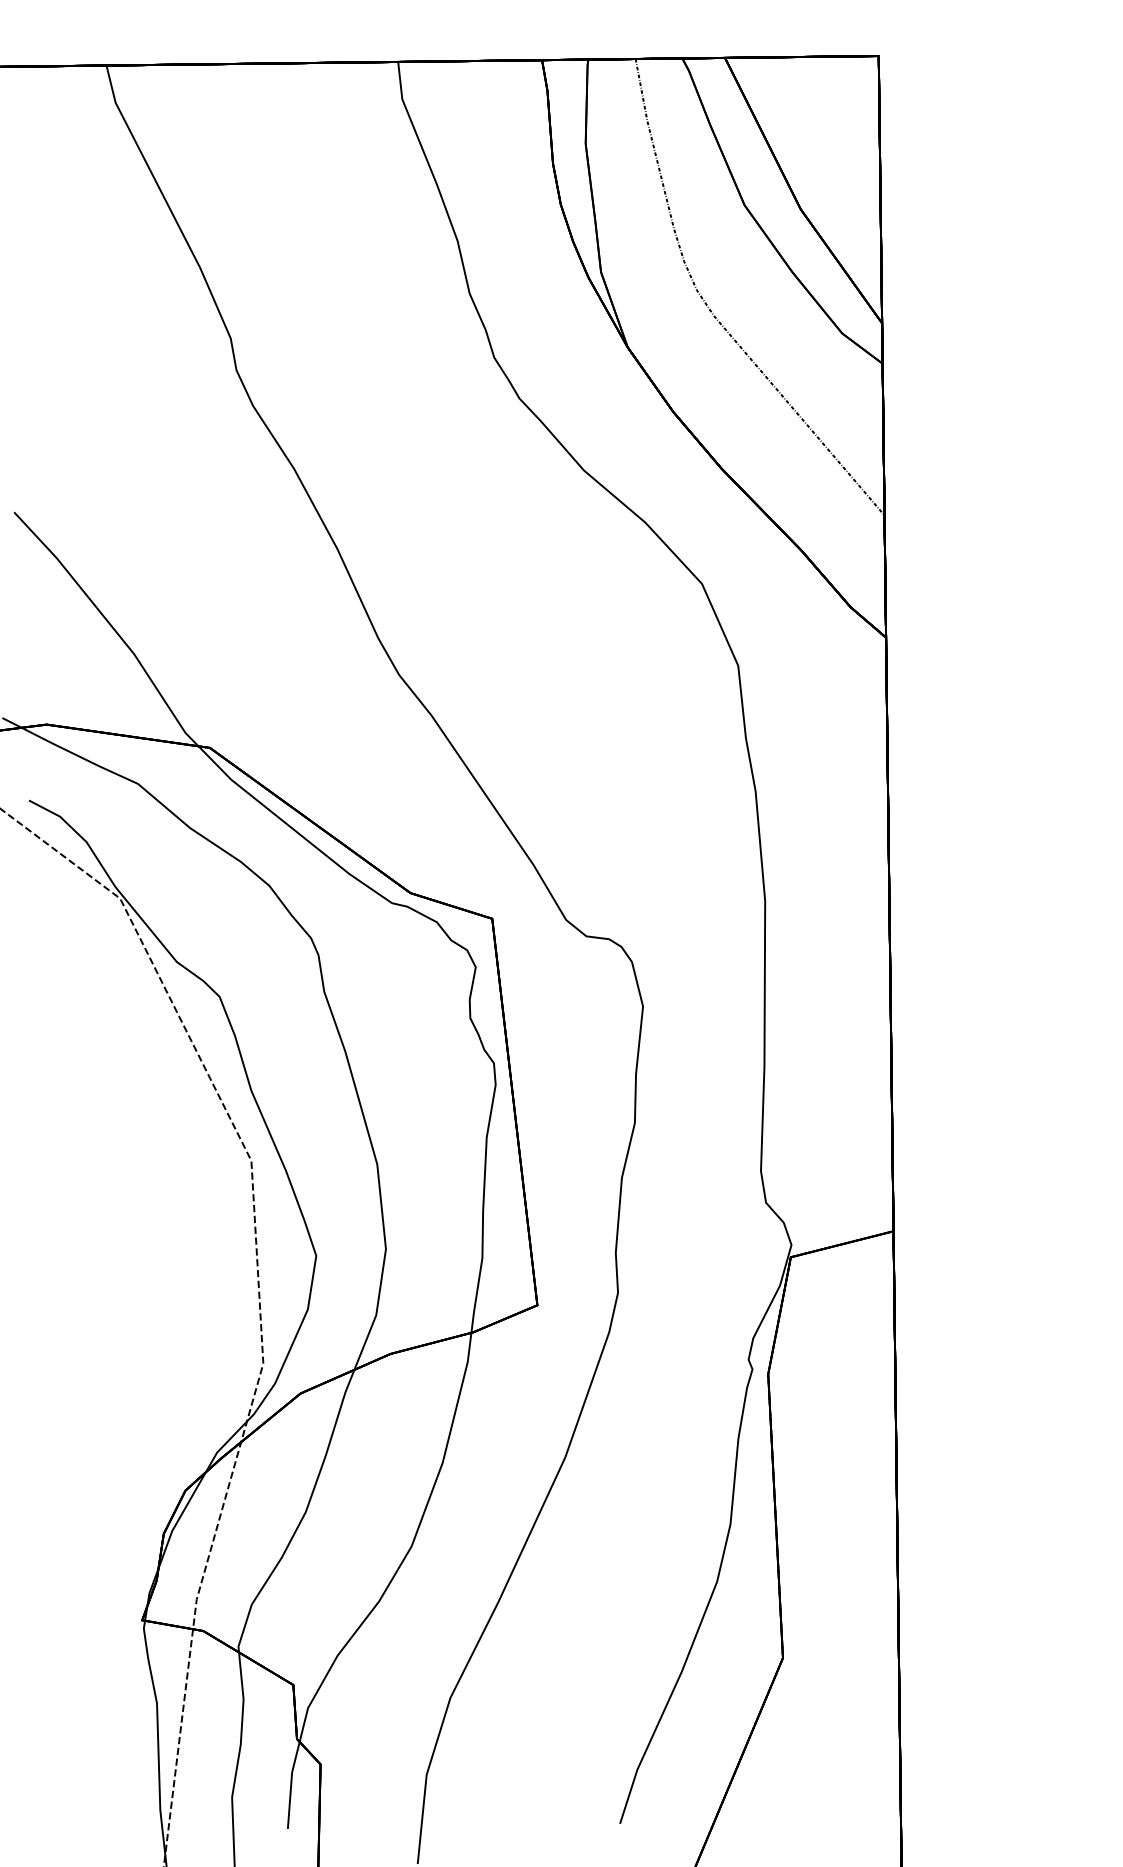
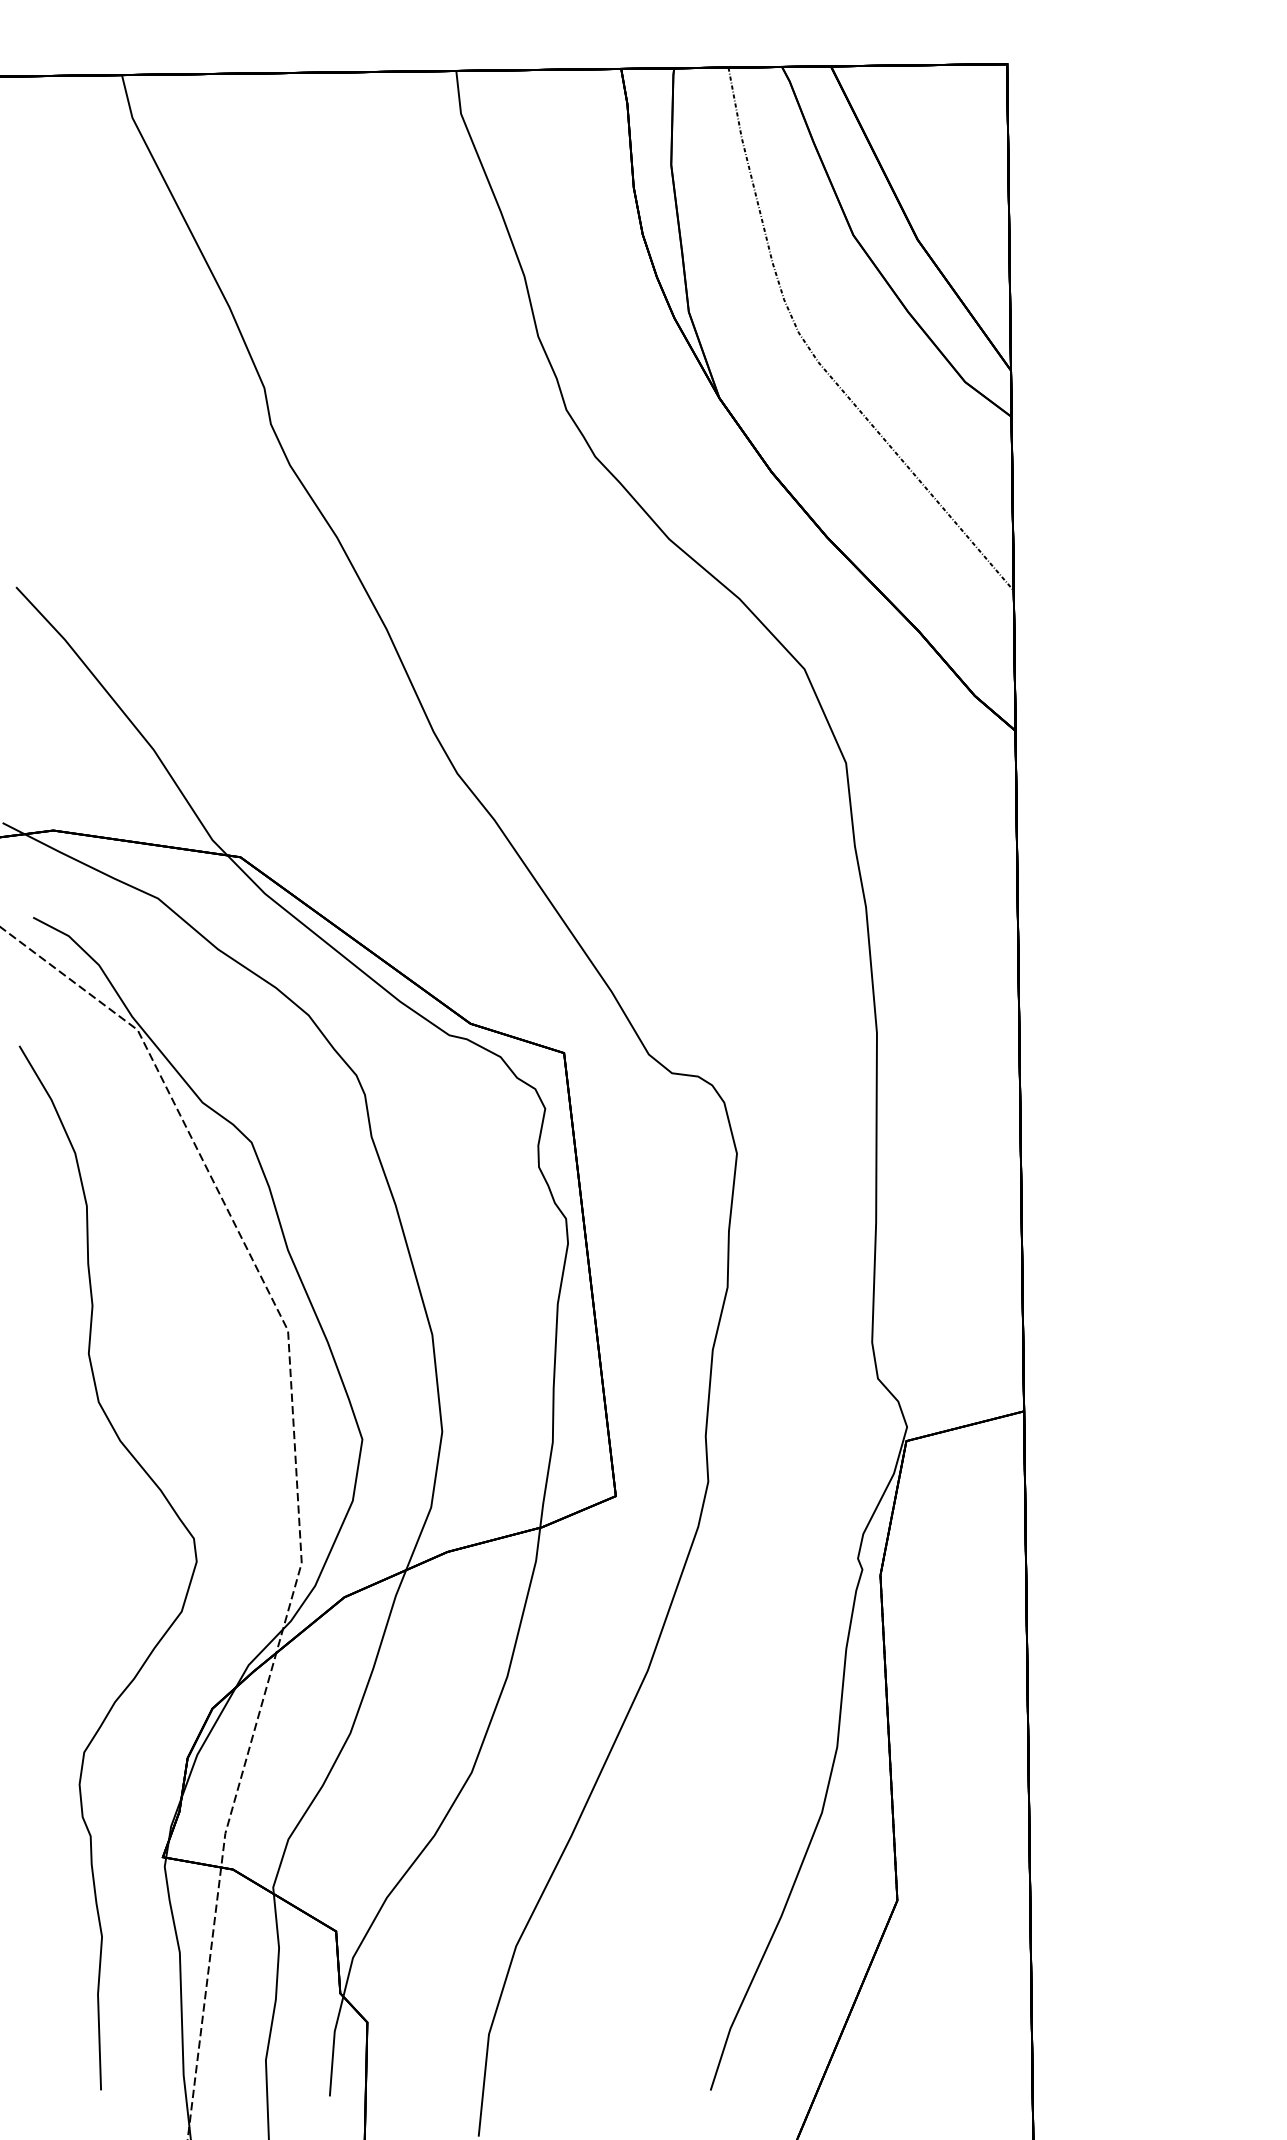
part: (162, 1388) -> (186, 1591), added

